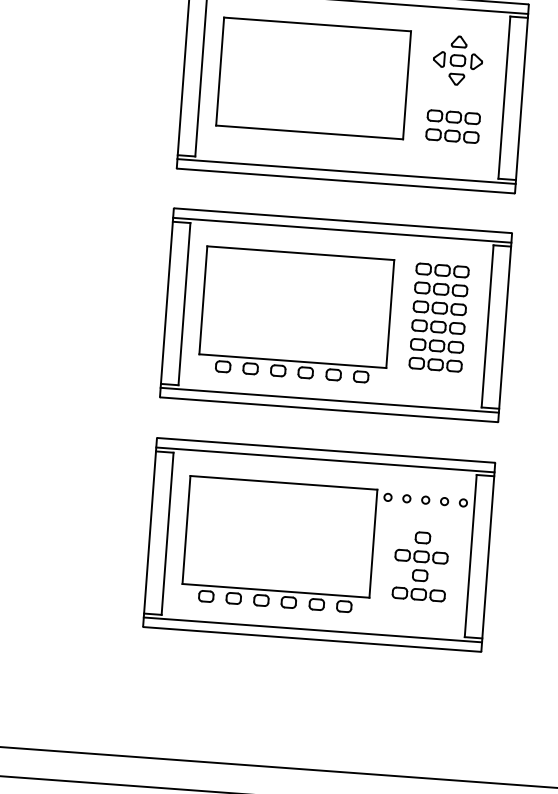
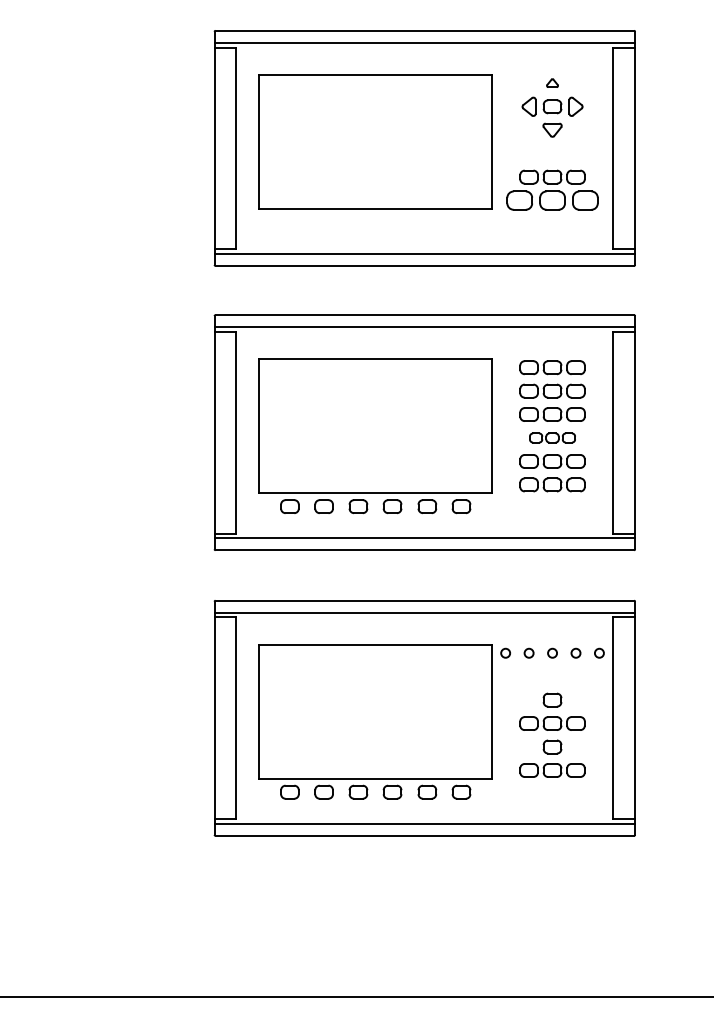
part: (459, 41) -> (552, 82), size x0.6
part: (452, 136) -> (552, 200), size x1.4
part: (438, 326) -> (552, 437), size x0.7

